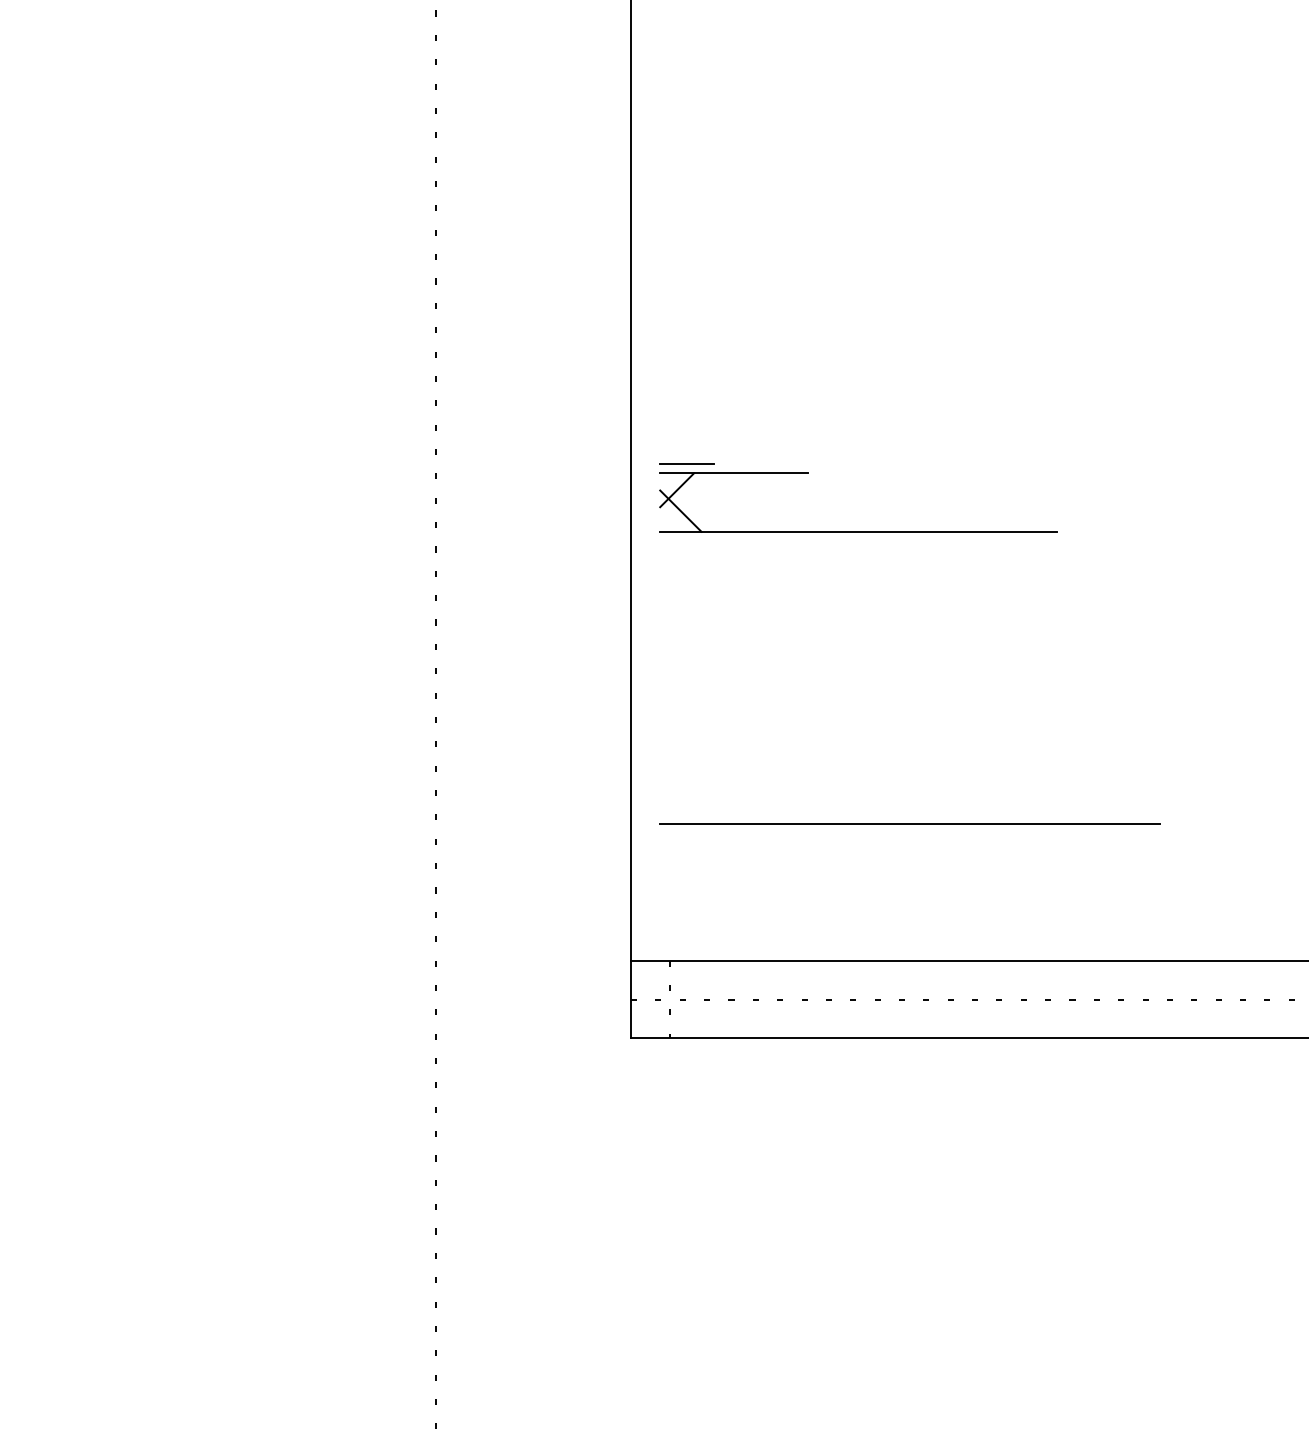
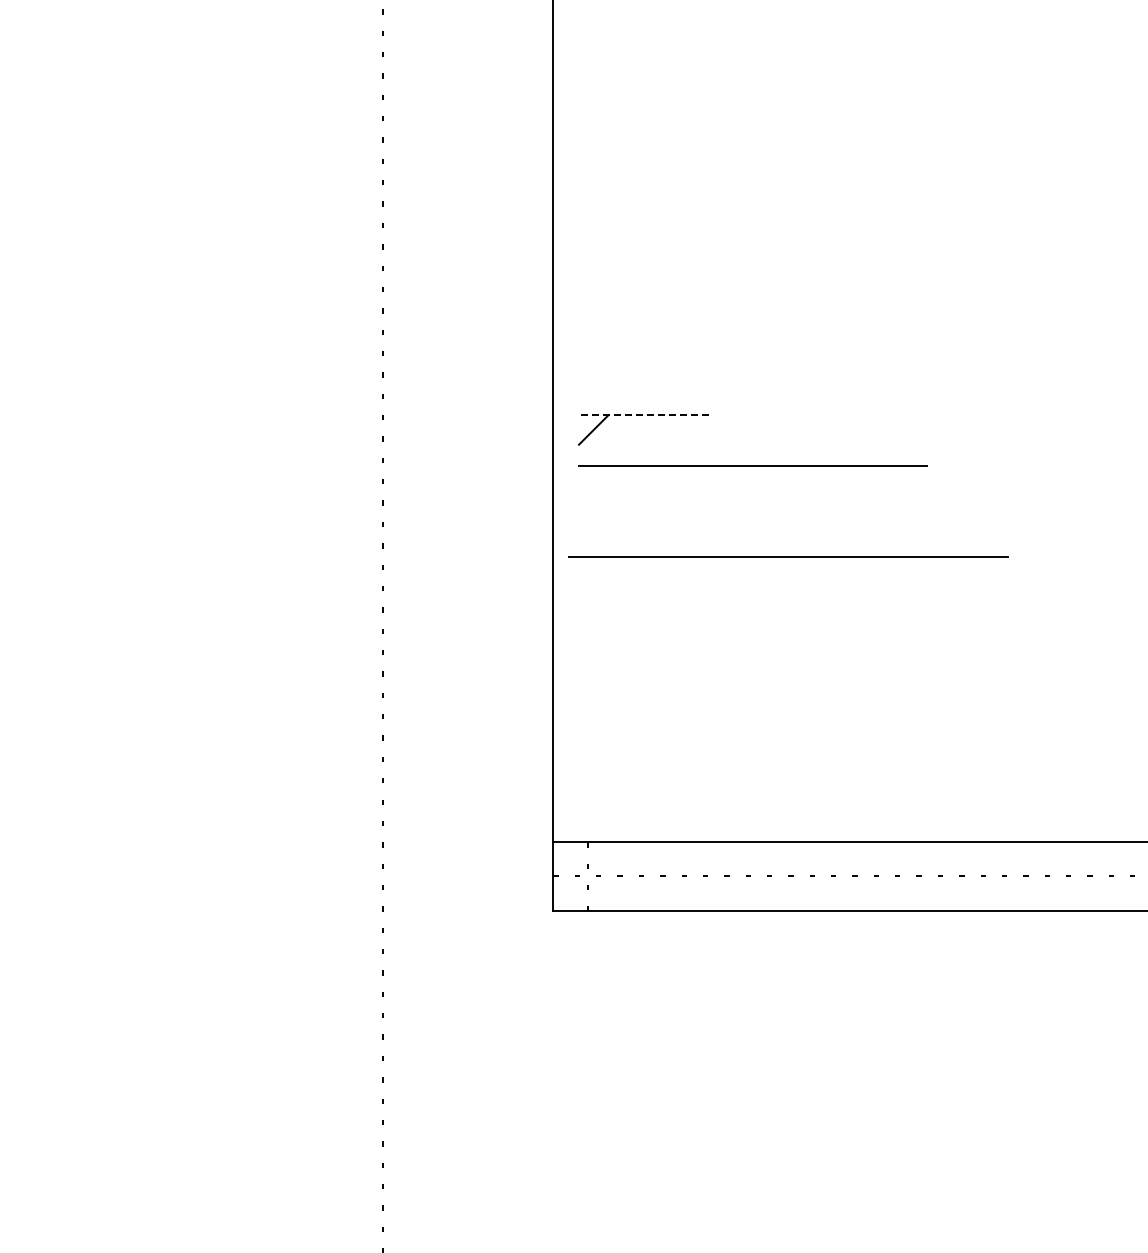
line: (687, 463) -> (602, 406), removed
line: (733, 473) -> (643, 415), solid -> dashed
line: (681, 511) -> (597, 448), removed
line: (910, 823) -> (788, 556), moved

